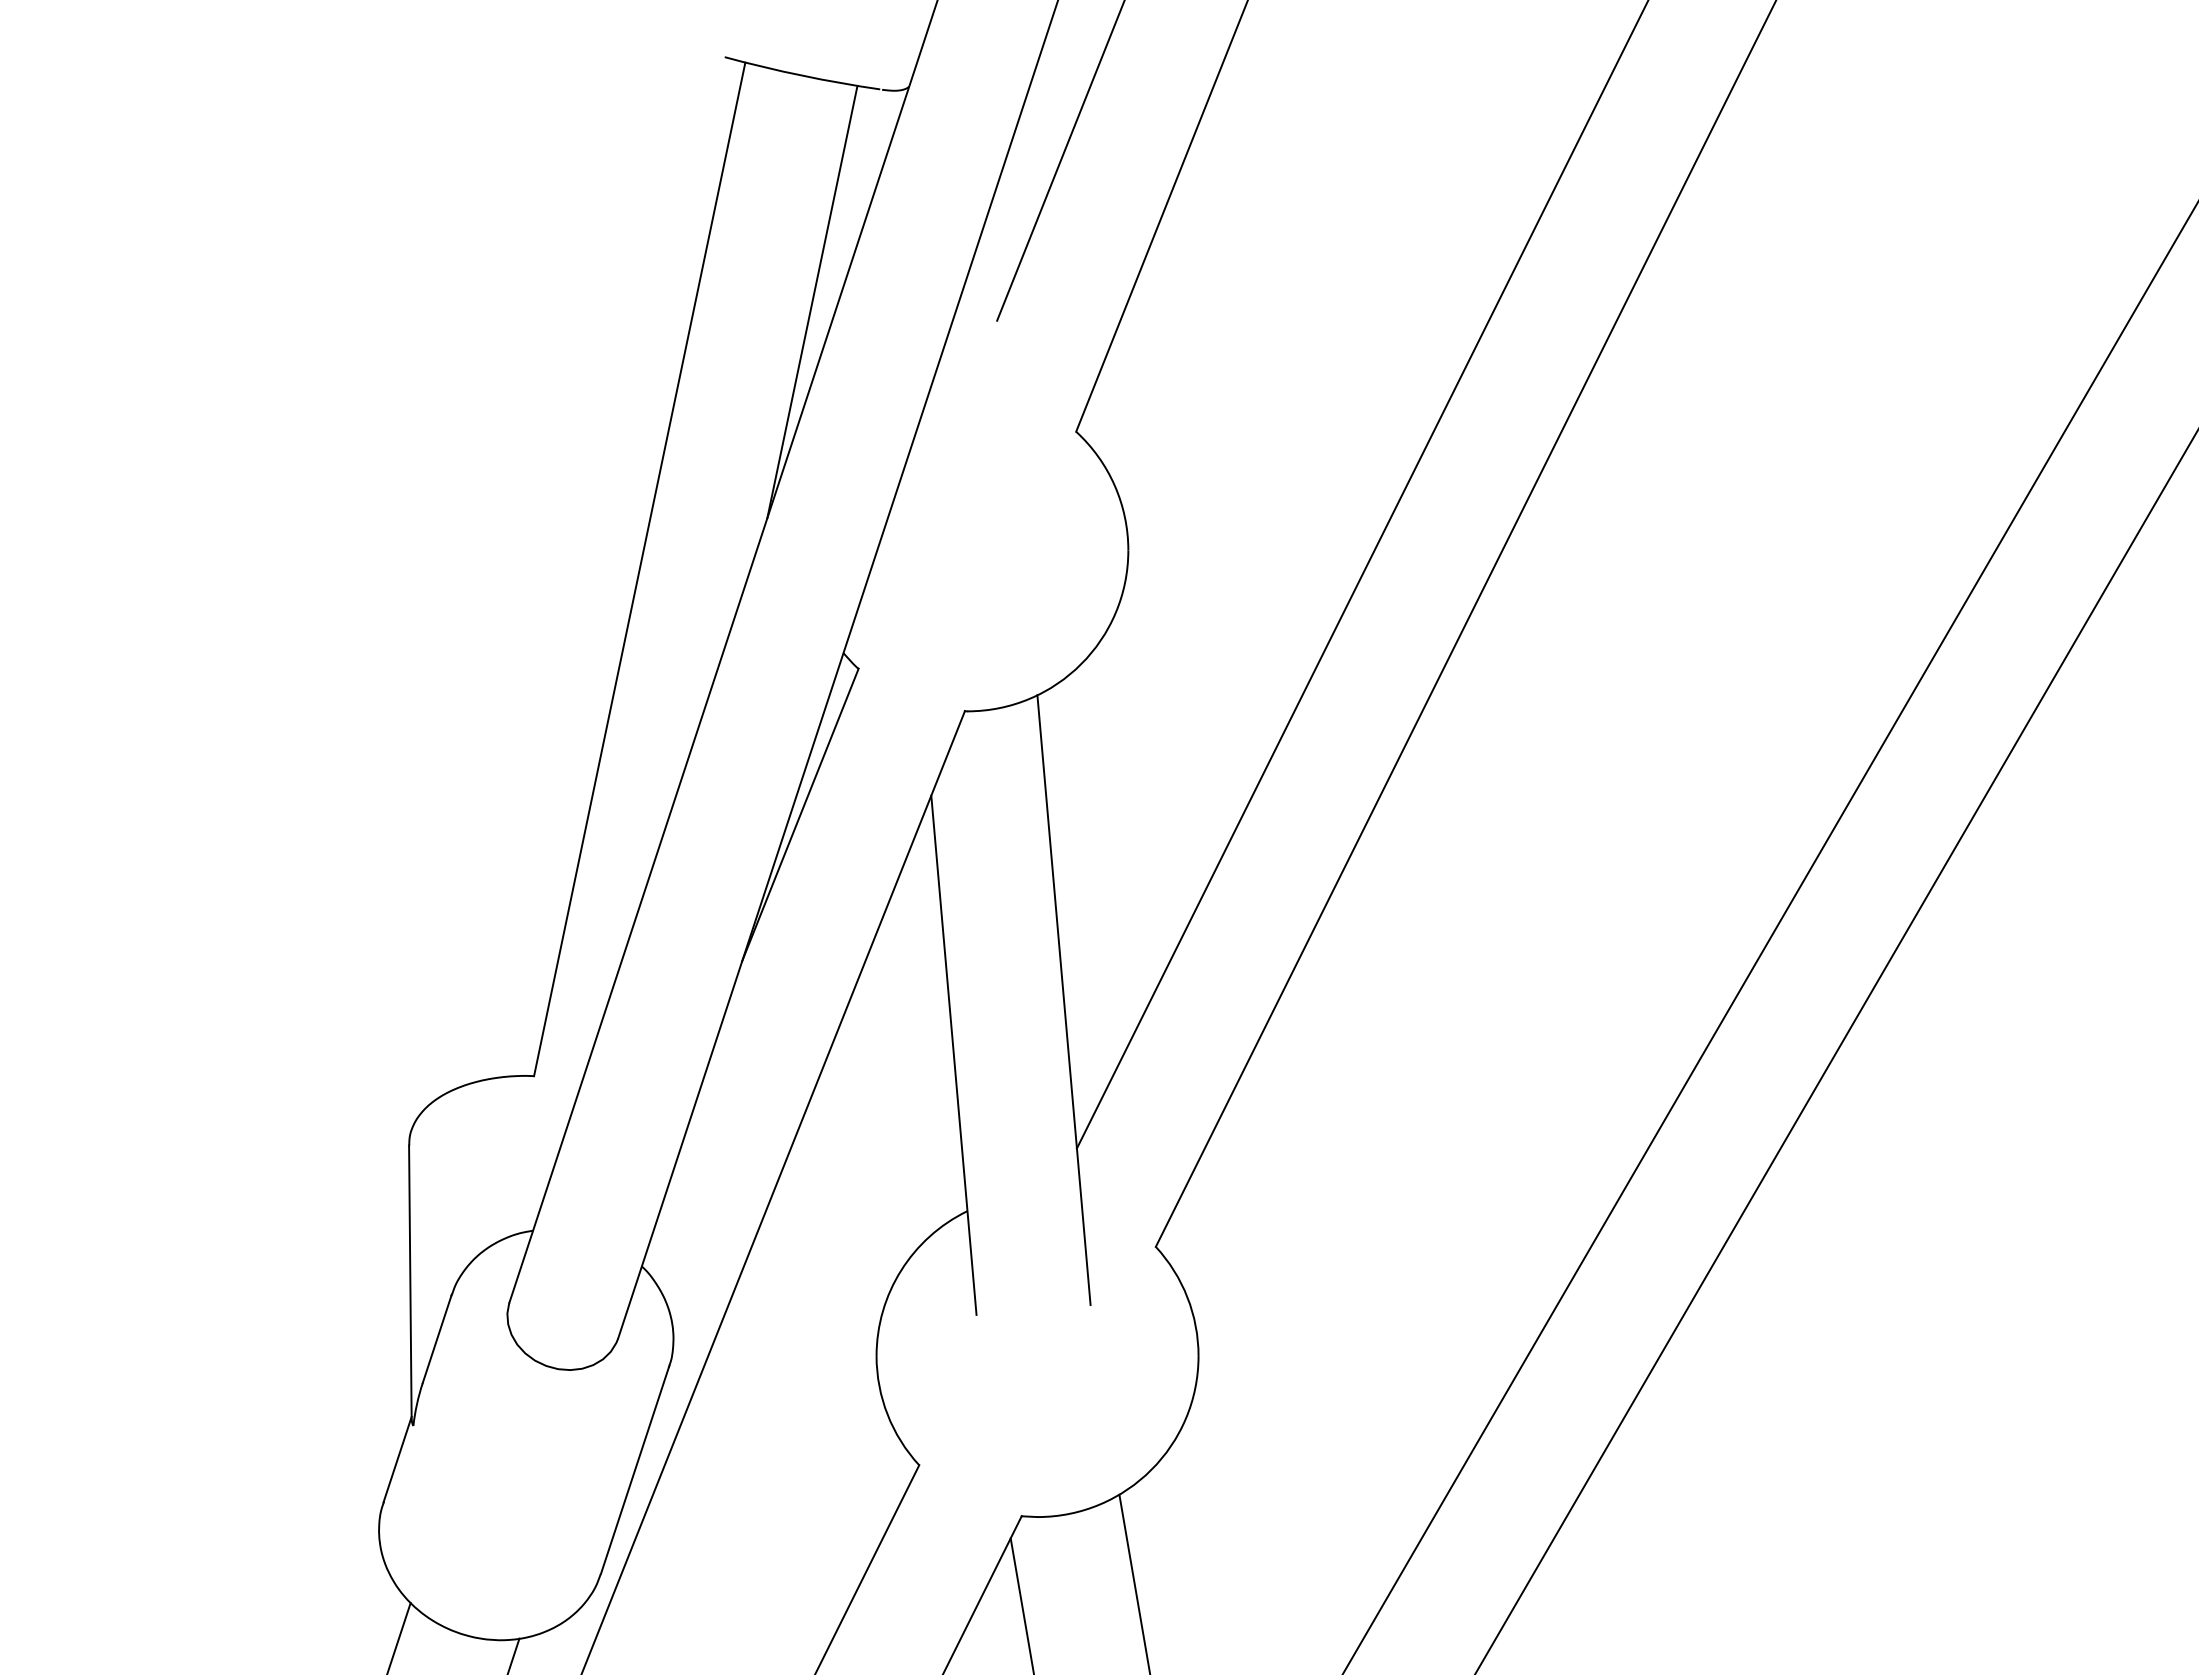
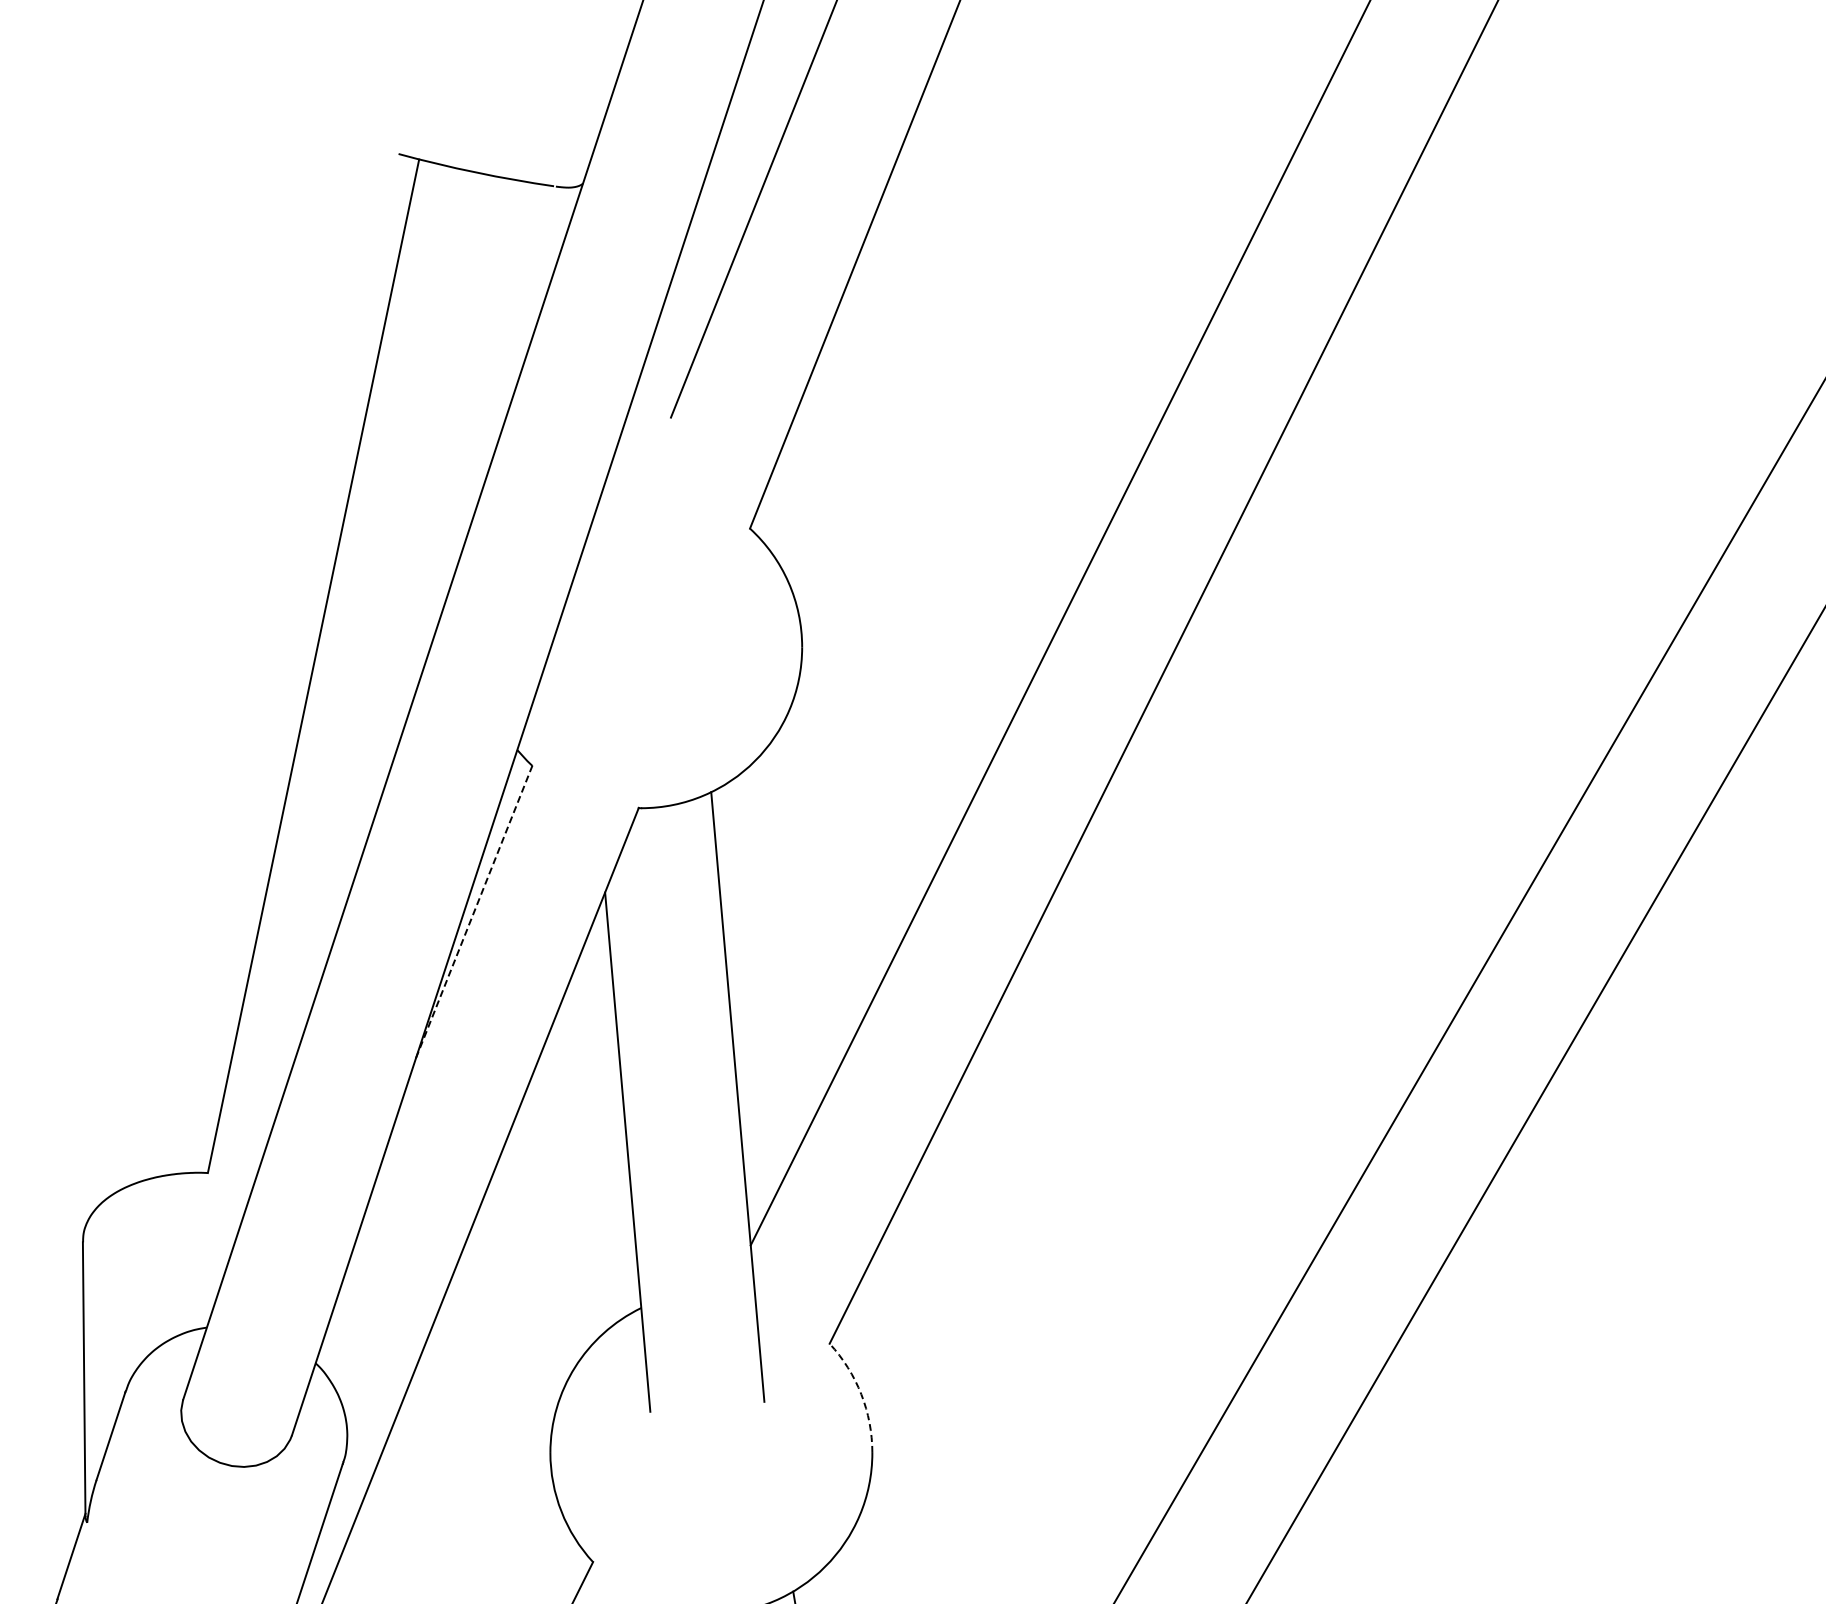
line: (812, 301) -> (486, 398), removed
line: (800, 815) -> (474, 912), solid -> dashed
arc: (1187, 1297) -> (861, 1394), solid -> dashed

